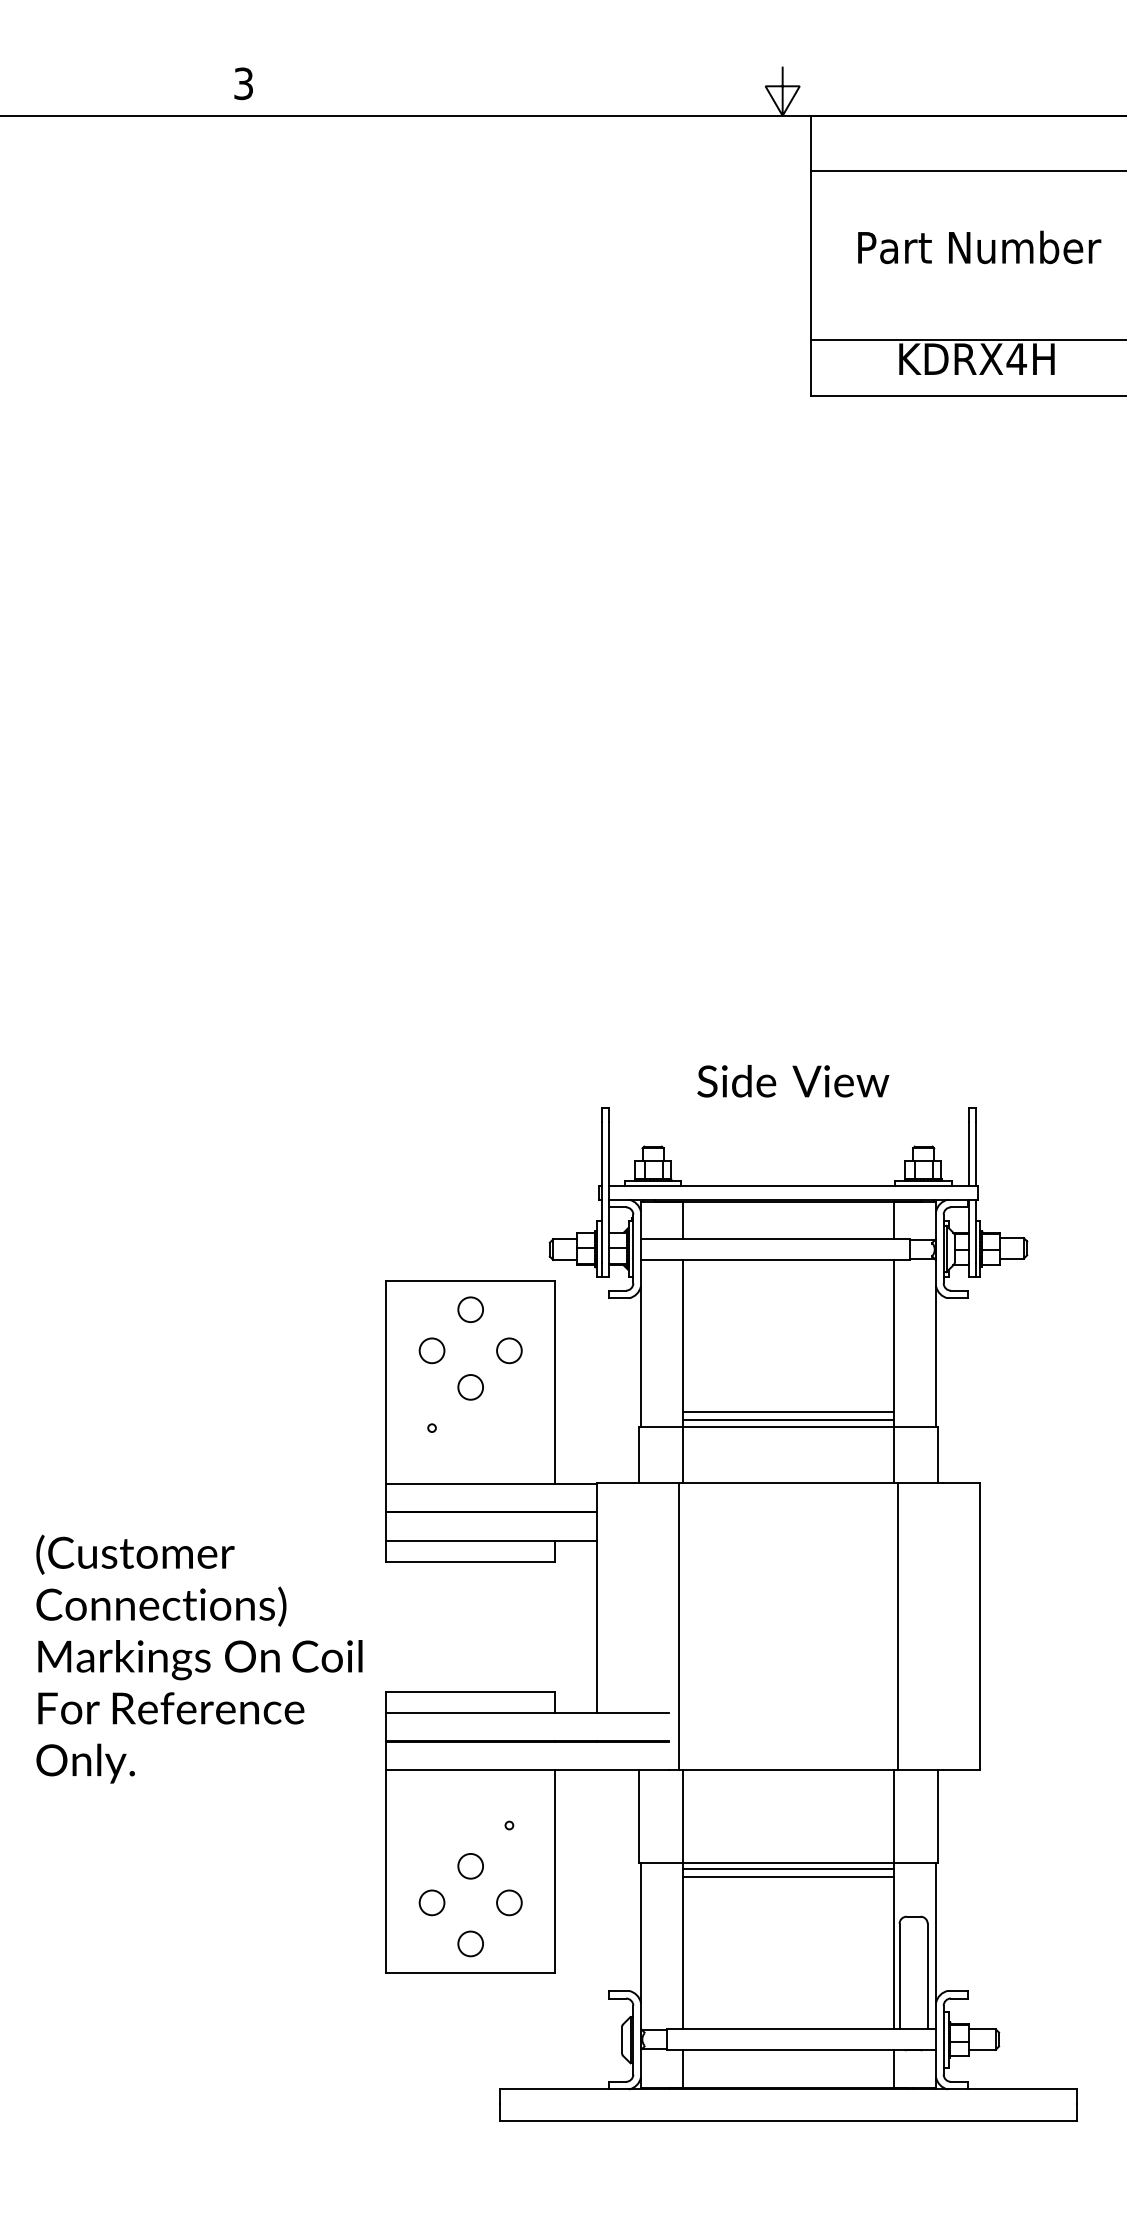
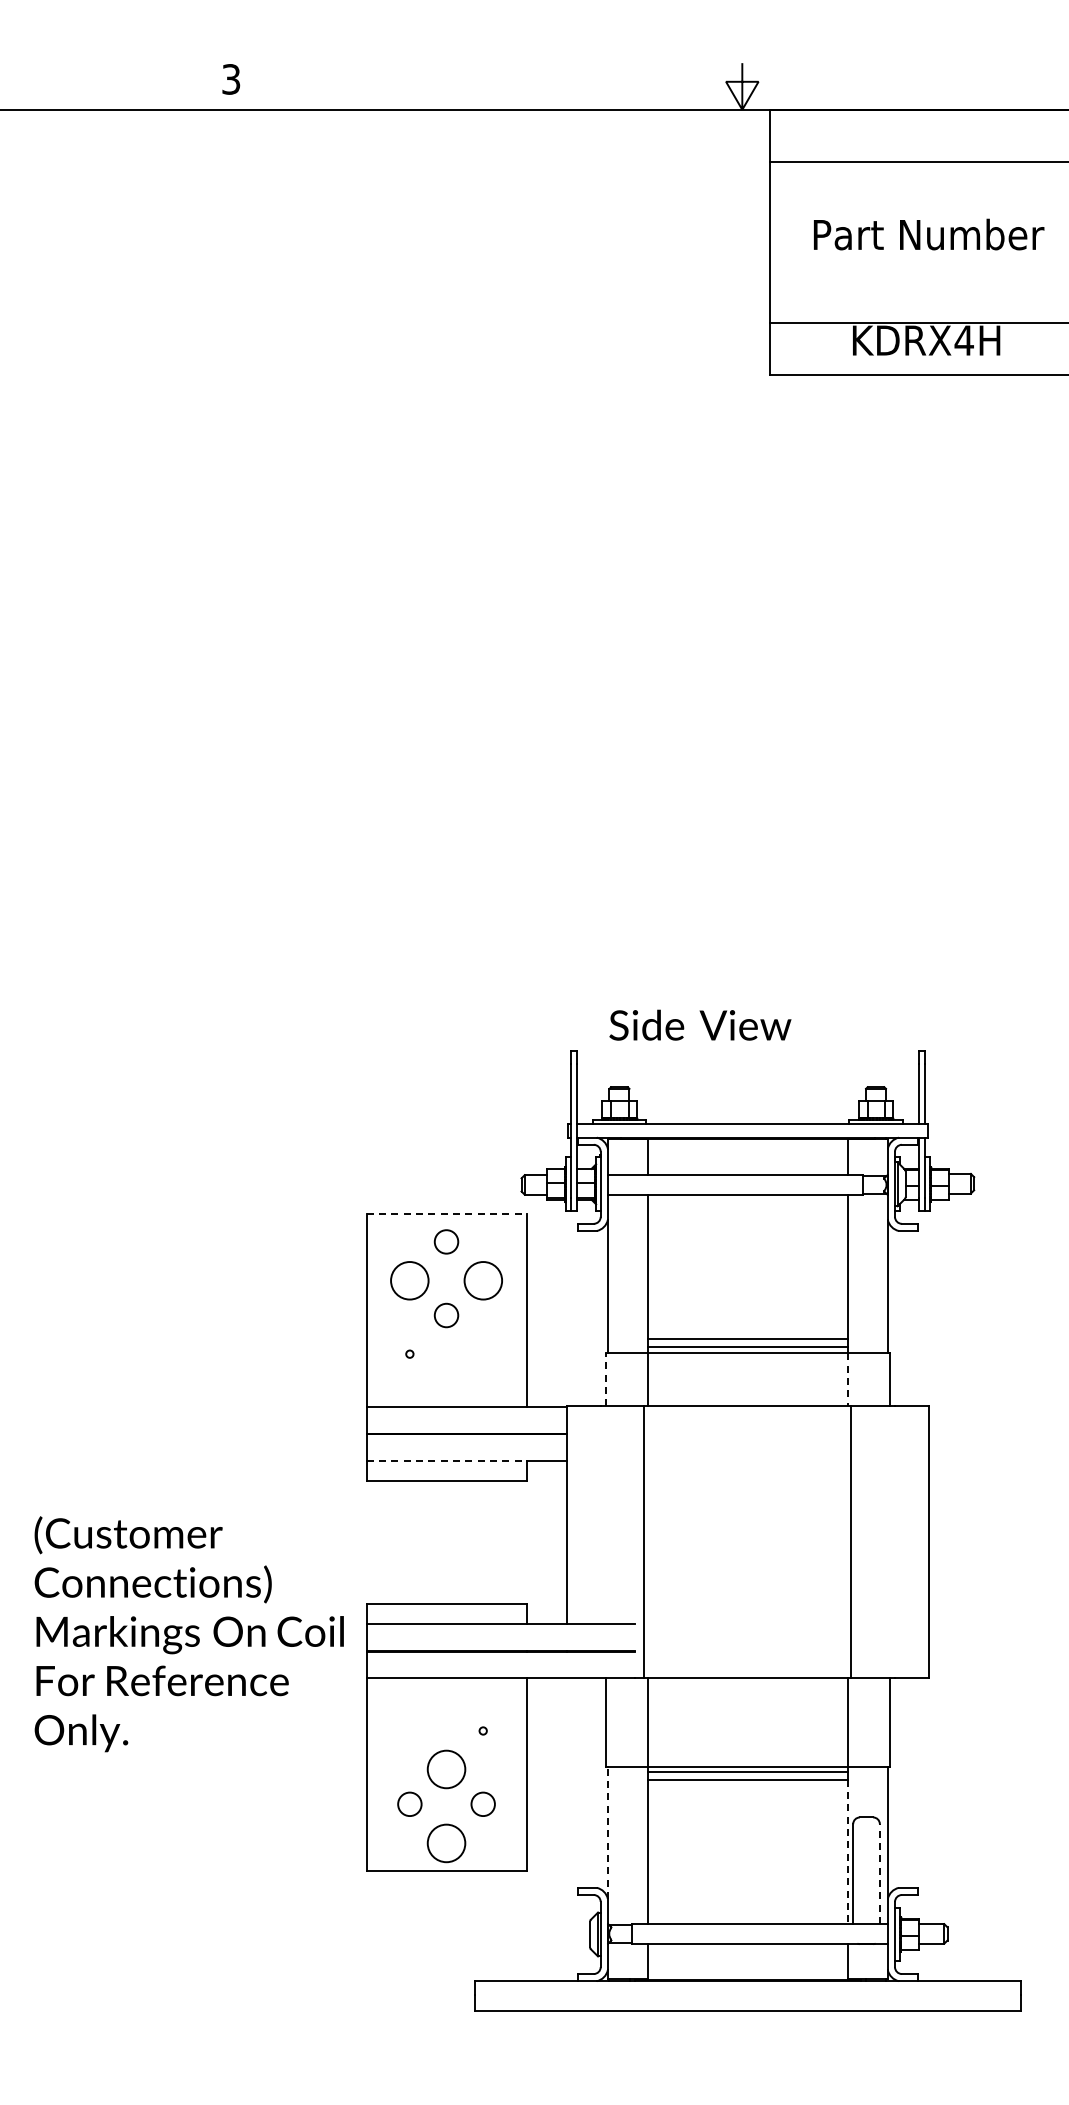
text: (793, 1080) -> (700, 1024), moved
line: (471, 1280) -> (447, 1214), solid -> dashed
circle: (431, 1350) -> (409, 1280), size x1.6
circle: (508, 1350) -> (482, 1280), size x1.6
line: (638, 1454) -> (605, 1379), solid -> dashed
line: (894, 1454) -> (848, 1379), solid -> dashed
line: (471, 1540) -> (447, 1460), solid -> dashed
text: (198, 1659) -> (188, 1634), moved
circle: (470, 1866) -> (446, 1769), size x1.6
line: (640, 1932) -> (607, 1832), solid -> dashed
circle: (470, 1943) -> (446, 1842), size x1.6
line: (893, 1953) -> (847, 1852), solid -> dashed
line: (927, 1975) -> (879, 1873), solid -> dashed

